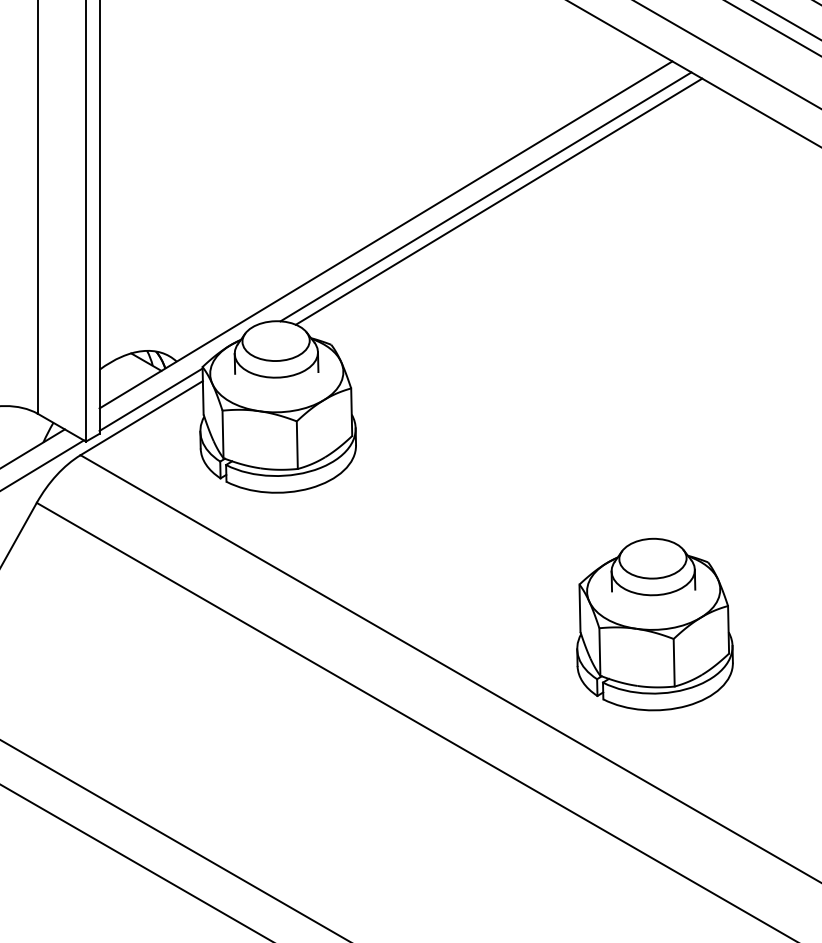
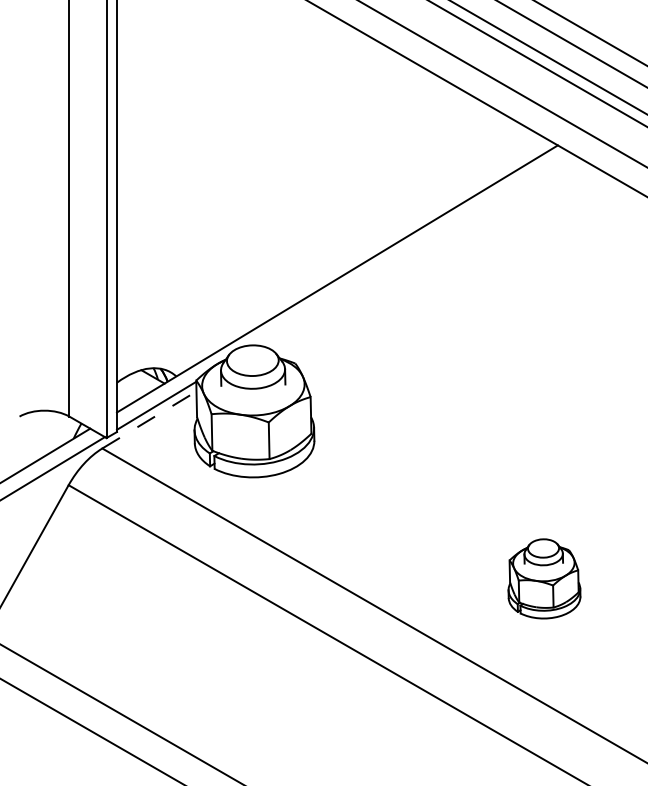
line: (486, 196) -> (414, 249), removed
line: (499, 201) -> (424, 253), removed
line: (141, 417) -> (149, 419), solid -> dashed
part: (655, 624) -> (544, 578), size x0.6

